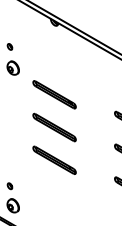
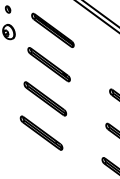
part: (54, 61) -> (52, 29), added

